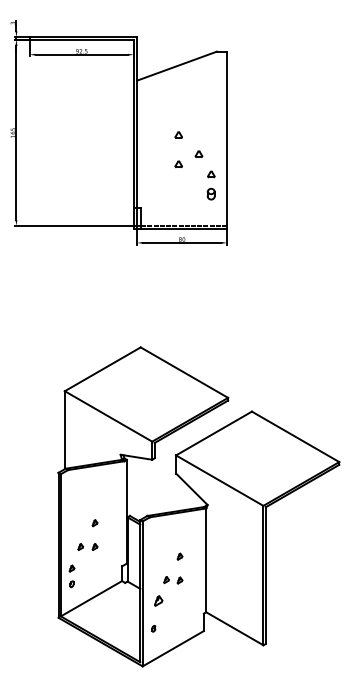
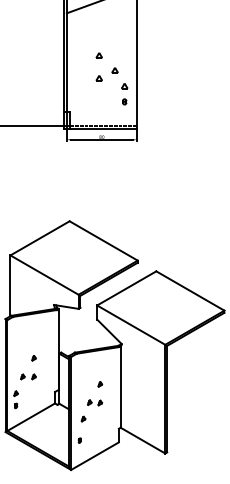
part: (211, 194) -> (124, 102), size x0.62
part: (158, 601) -> (83, 419), size x0.62

